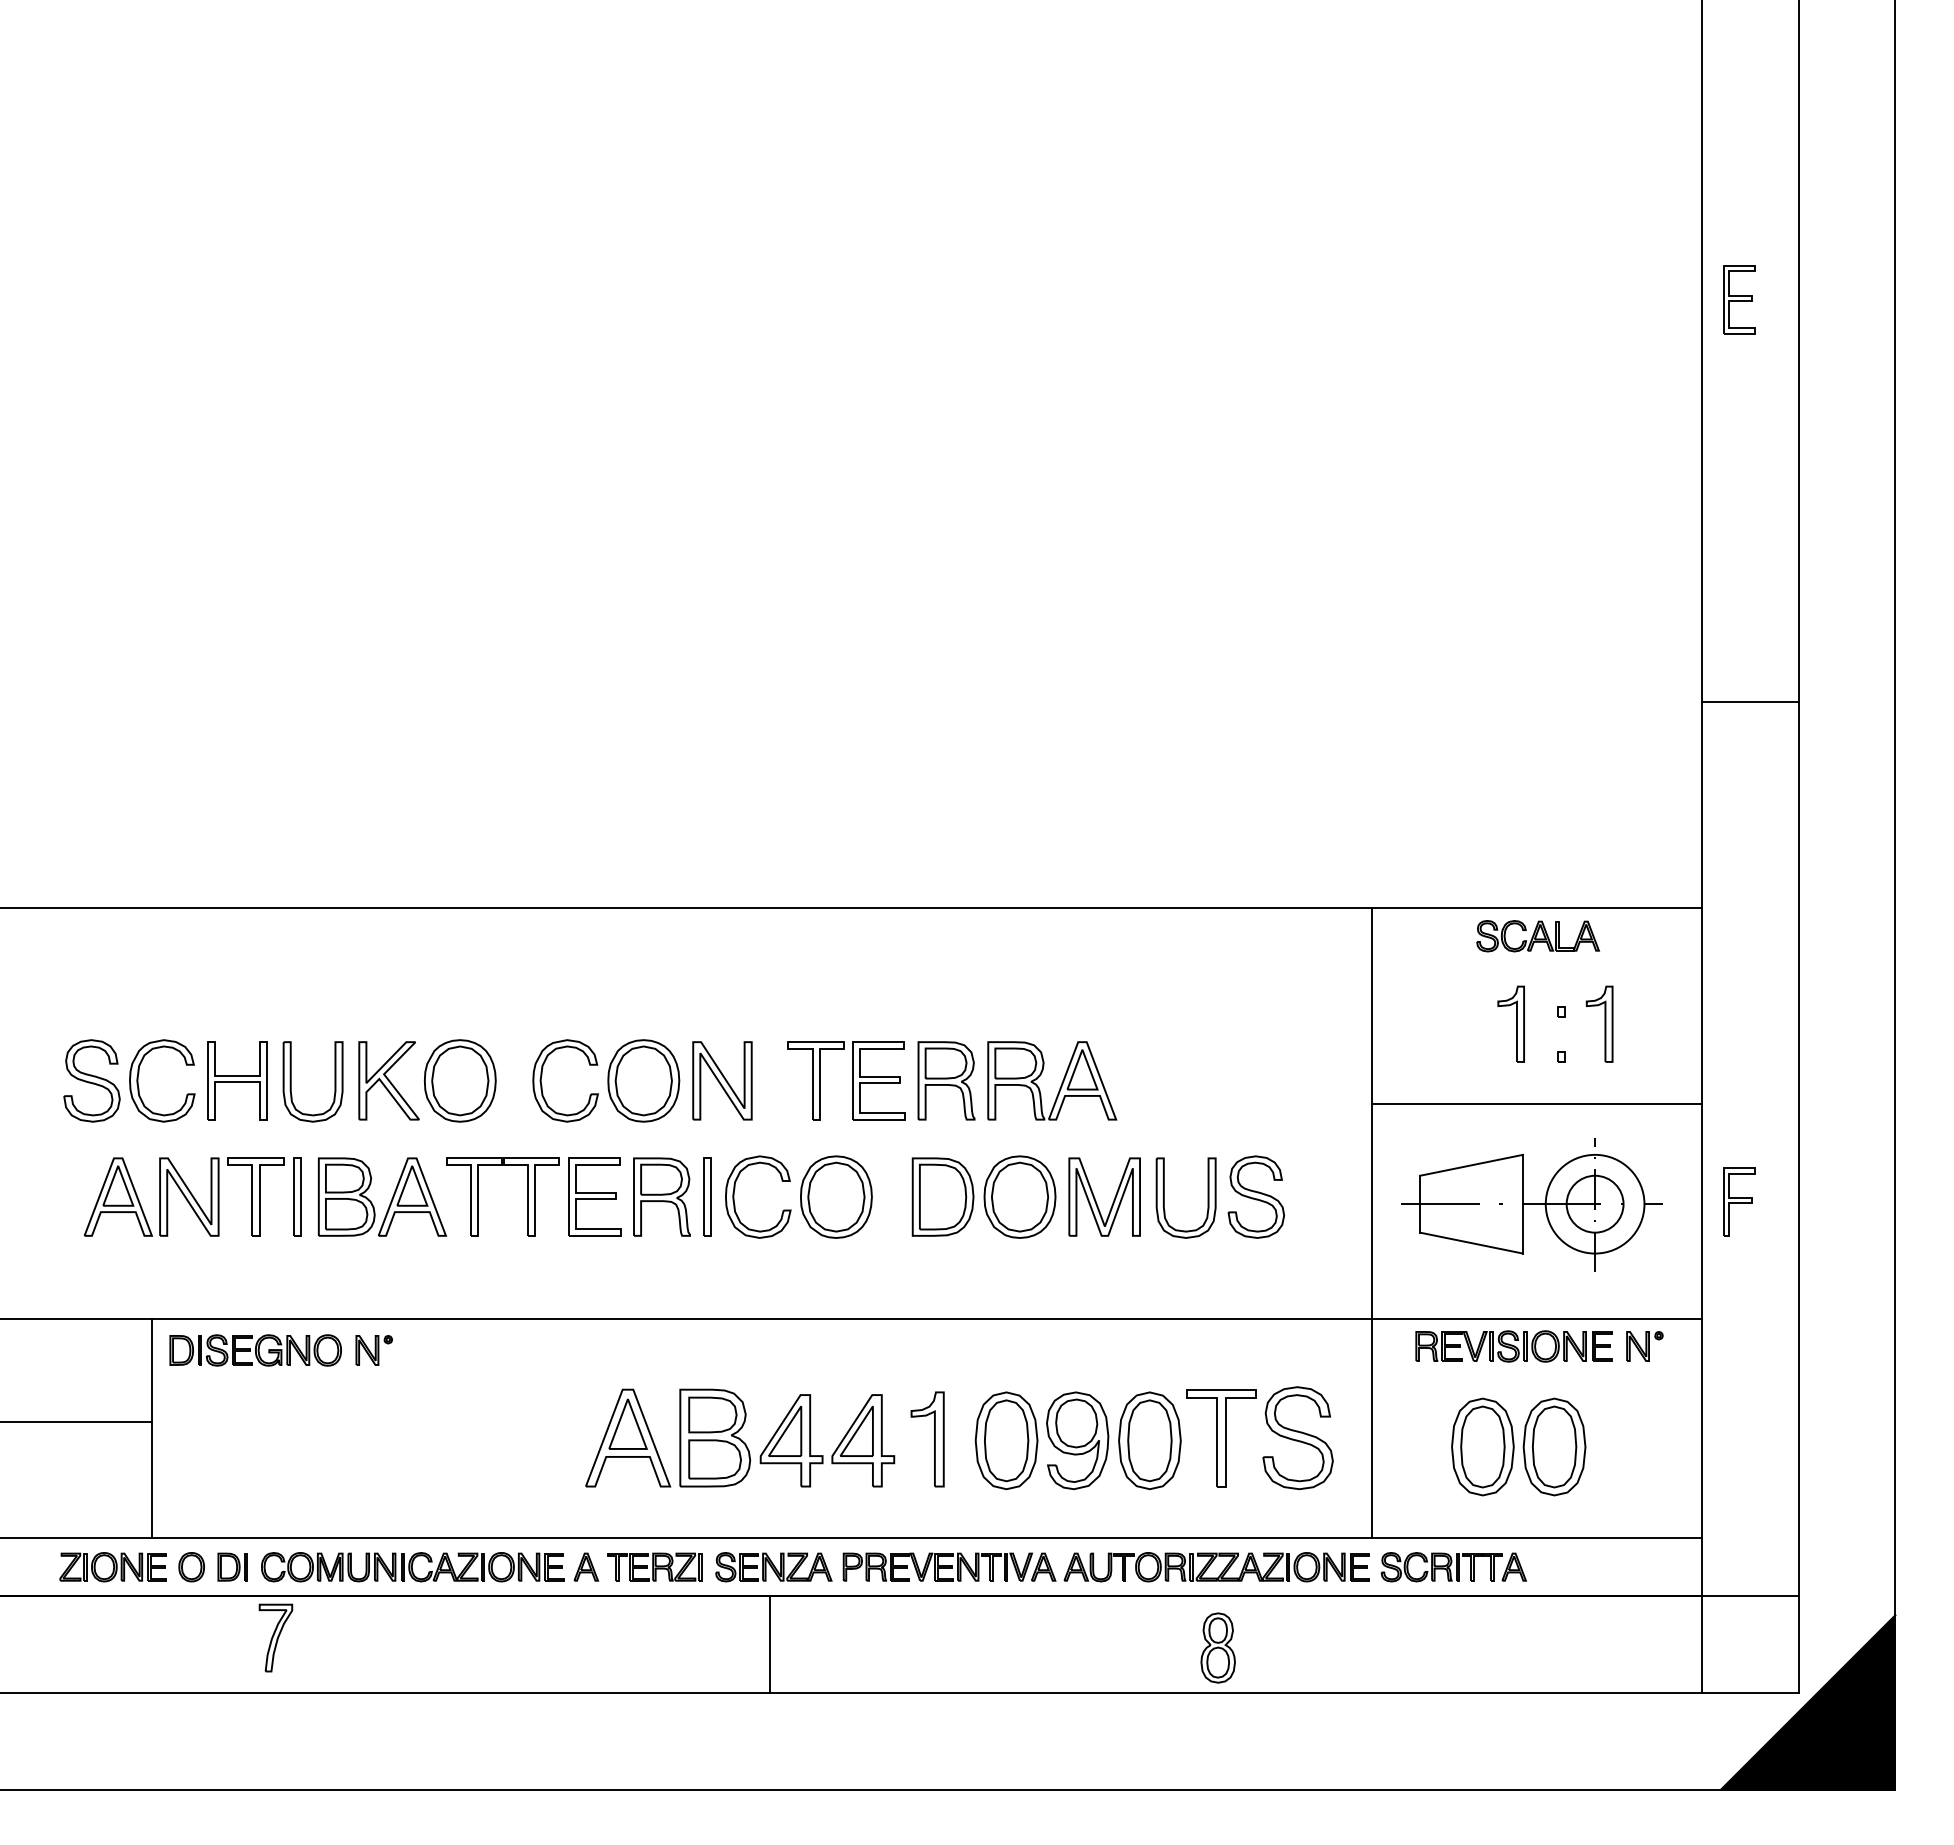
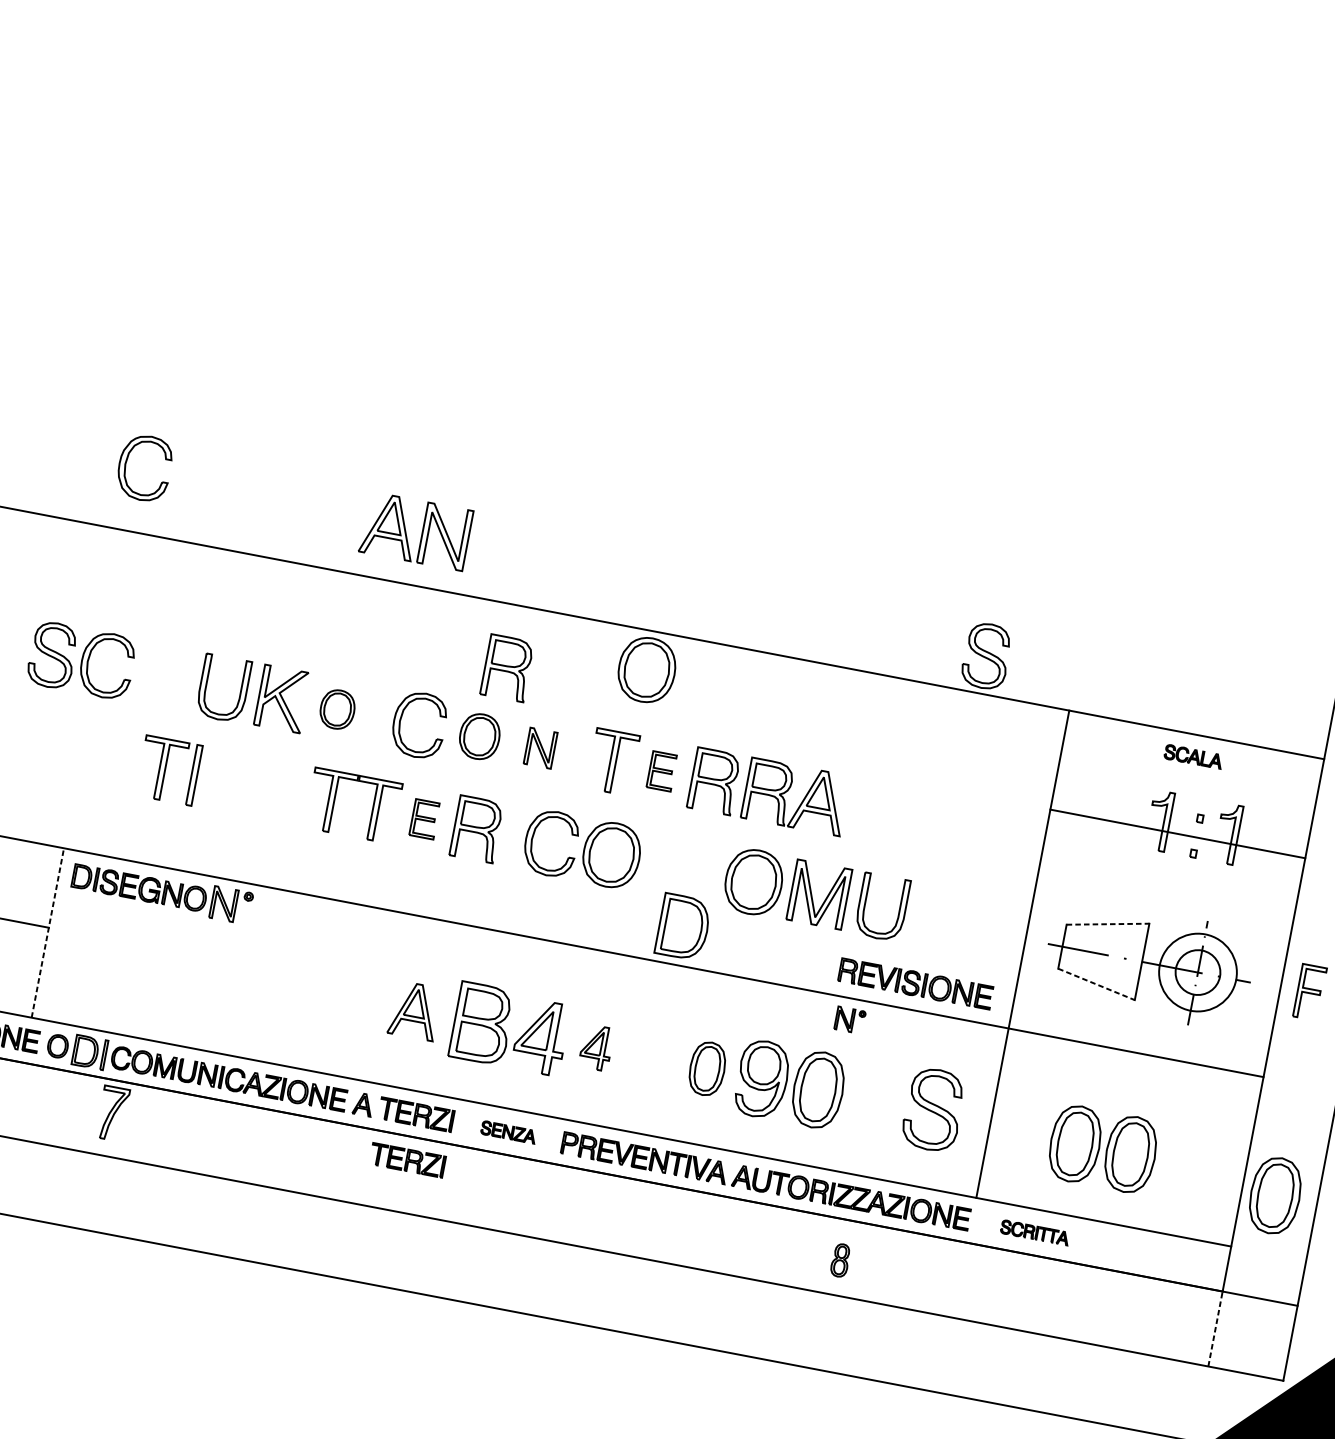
part: (138, 825) -> (126, 464), added
part: (1538, 936) -> (1193, 756), size x0.6
part: (836, 957) -> (647, 669), added
part: (661, 988) -> (507, 667), added
part: (237, 1080) -> (165, 676), removed
part: (459, 1080) -> (337, 709), size x0.6
part: (643, 1080) -> (479, 736), size x0.7
part: (722, 1080) -> (540, 747), size x0.6
part: (878, 1080) -> (661, 770), size x0.6
line: (1536, 1104) -> (1177, 834), moved
line: (1471, 1165) -> (1108, 924), solid -> dashed
part: (159, 1196) -> (422, 531), moved
part: (594, 1196) -> (424, 818), size x0.6
part: (707, 1196) -> (511, 835), removed
part: (942, 1196) -> (683, 926), moved
part: (1256, 1196) -> (986, 655), moved
part: (391, 1198) -> (267, 790), removed
line: (1471, 1243) -> (1096, 984), solid -> dashed
part: (1513, 1346) -> (915, 983), moved
part: (1644, 1346) -> (849, 1020), moved
part: (373, 1350) -> (230, 905), size x1.4
line: (152, 1427) -> (48, 932), solid -> dashed
part: (628, 1437) -> (415, 1010), size x0.7
part: (1221, 1438) -> (874, 1098), removed
part: (934, 1439) -> (651, 1057), removed
part: (863, 1440) -> (596, 1047), size x0.6
part: (1006, 1440) -> (707, 1068), size x0.7
part: (1744, 1463) -> (1275, 1195), added
part: (232, 1566) -> (89, 1051), size x1.4
part: (773, 1567) -> (508, 1132), size x0.6
part: (1453, 1567) -> (1034, 1232), size x0.6
part: (654, 1625) -> (407, 1159), added
line: (769, 1643) -> (493, 1190), removed
line: (1701, 1643) -> (1215, 1328), solid -> dashed
part: (1217, 1647) -> (840, 1259), size x0.6

